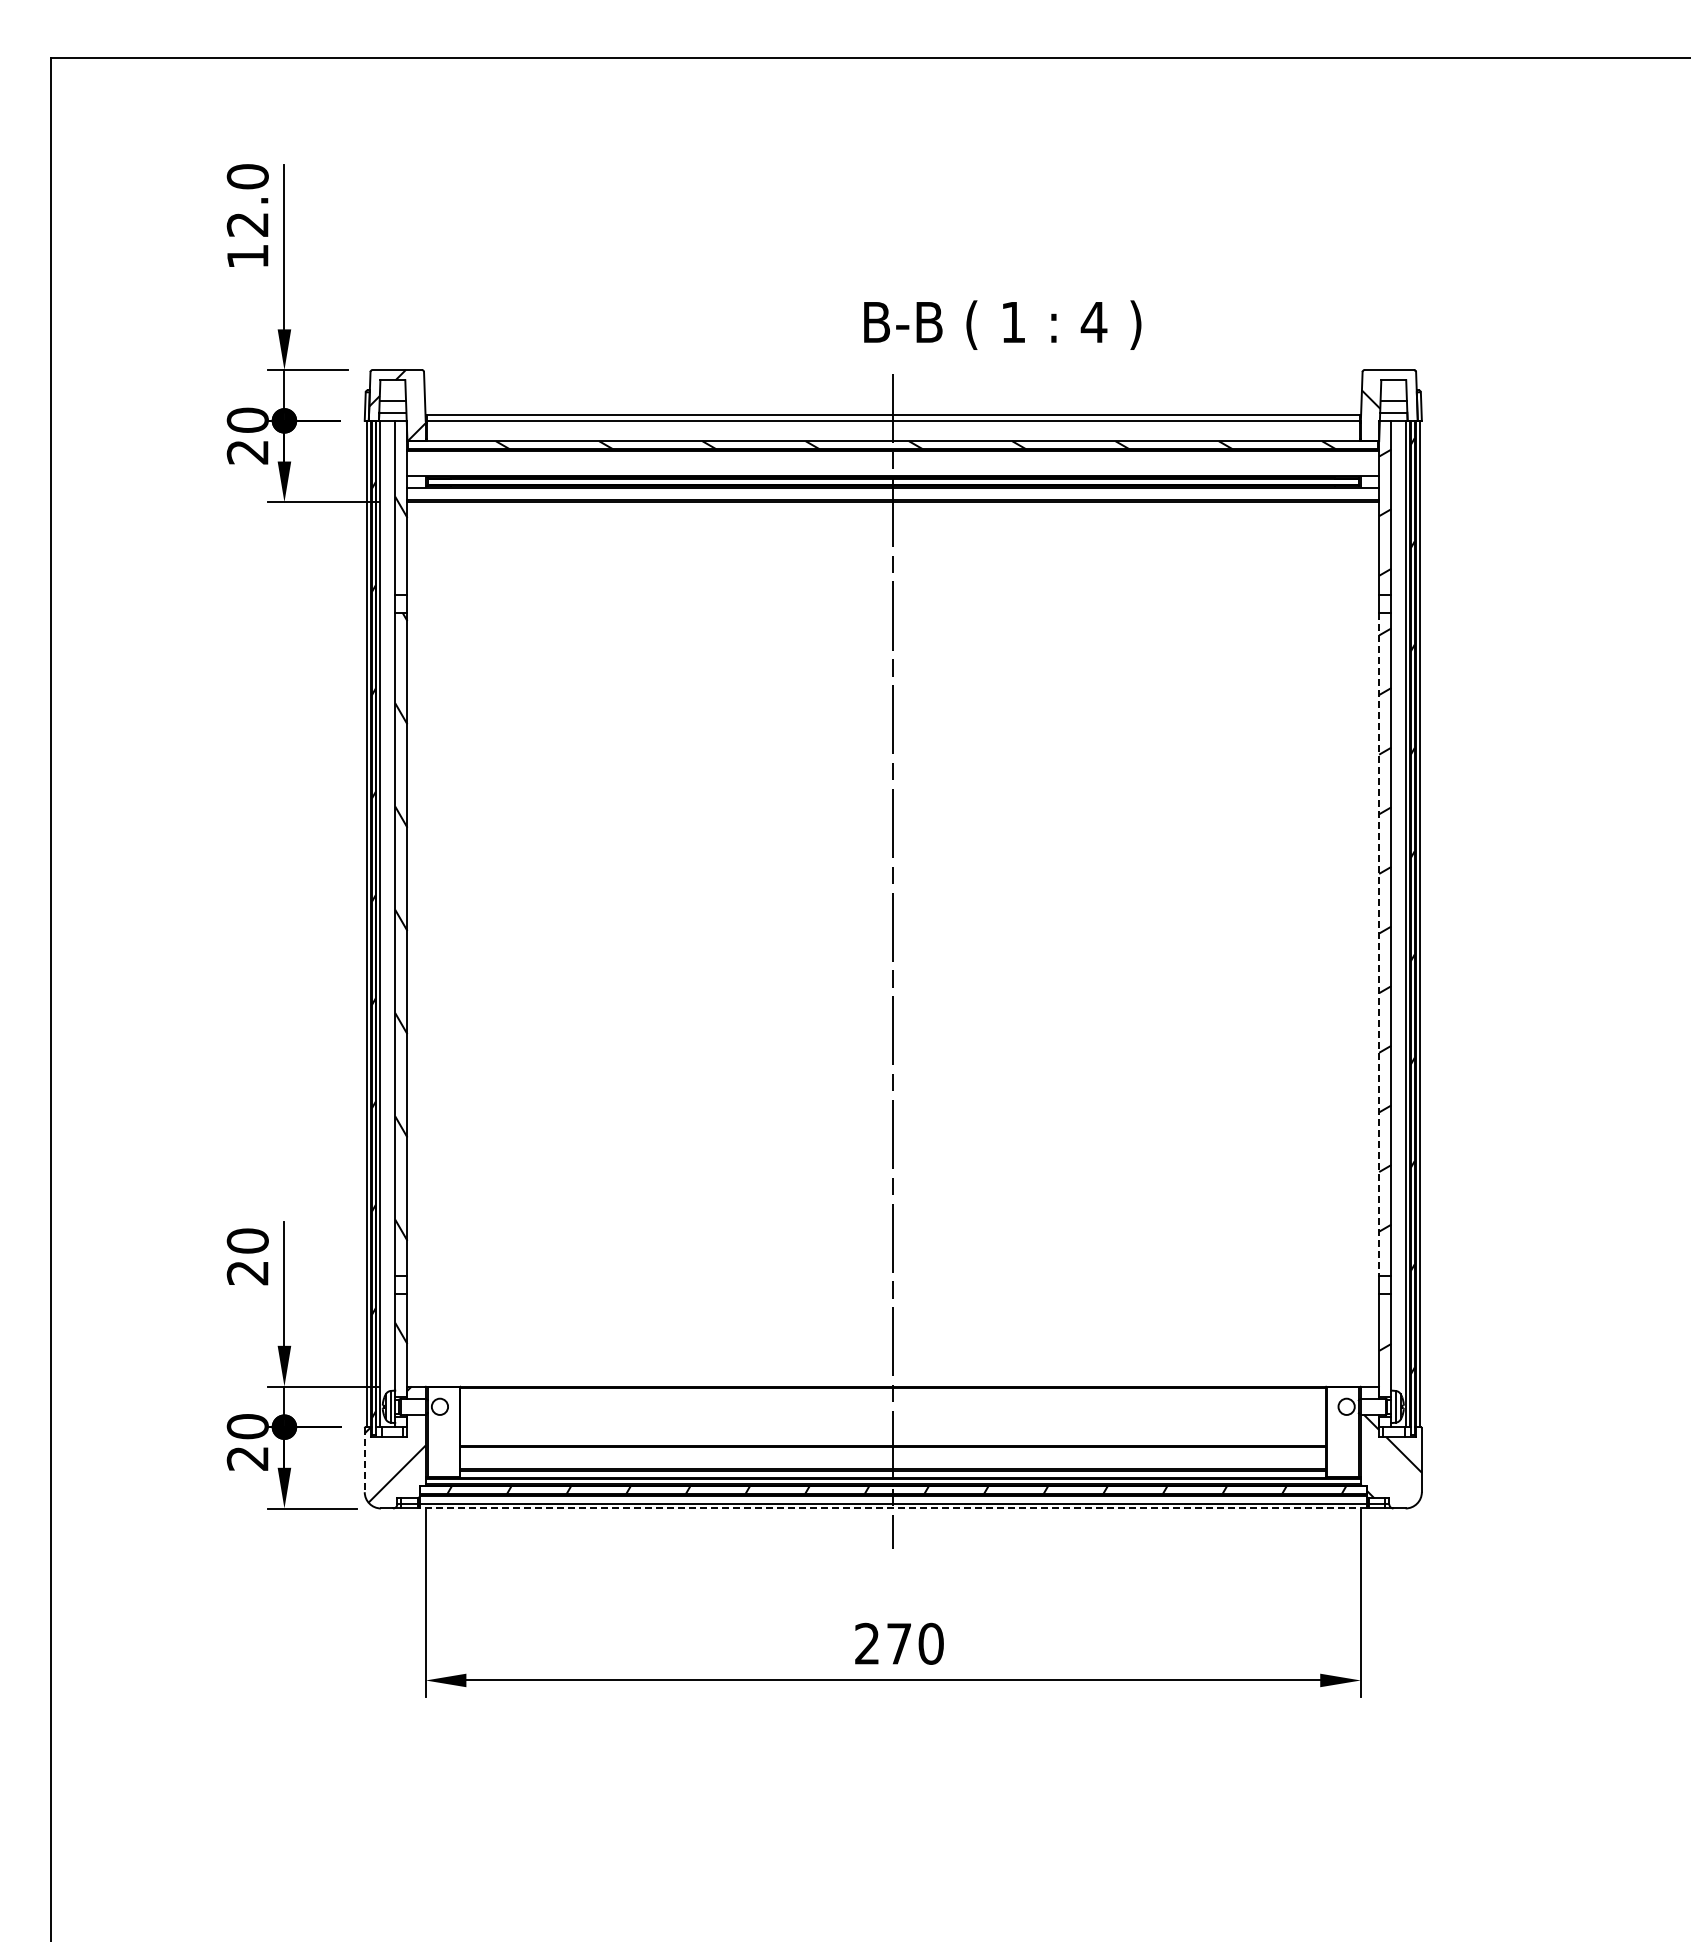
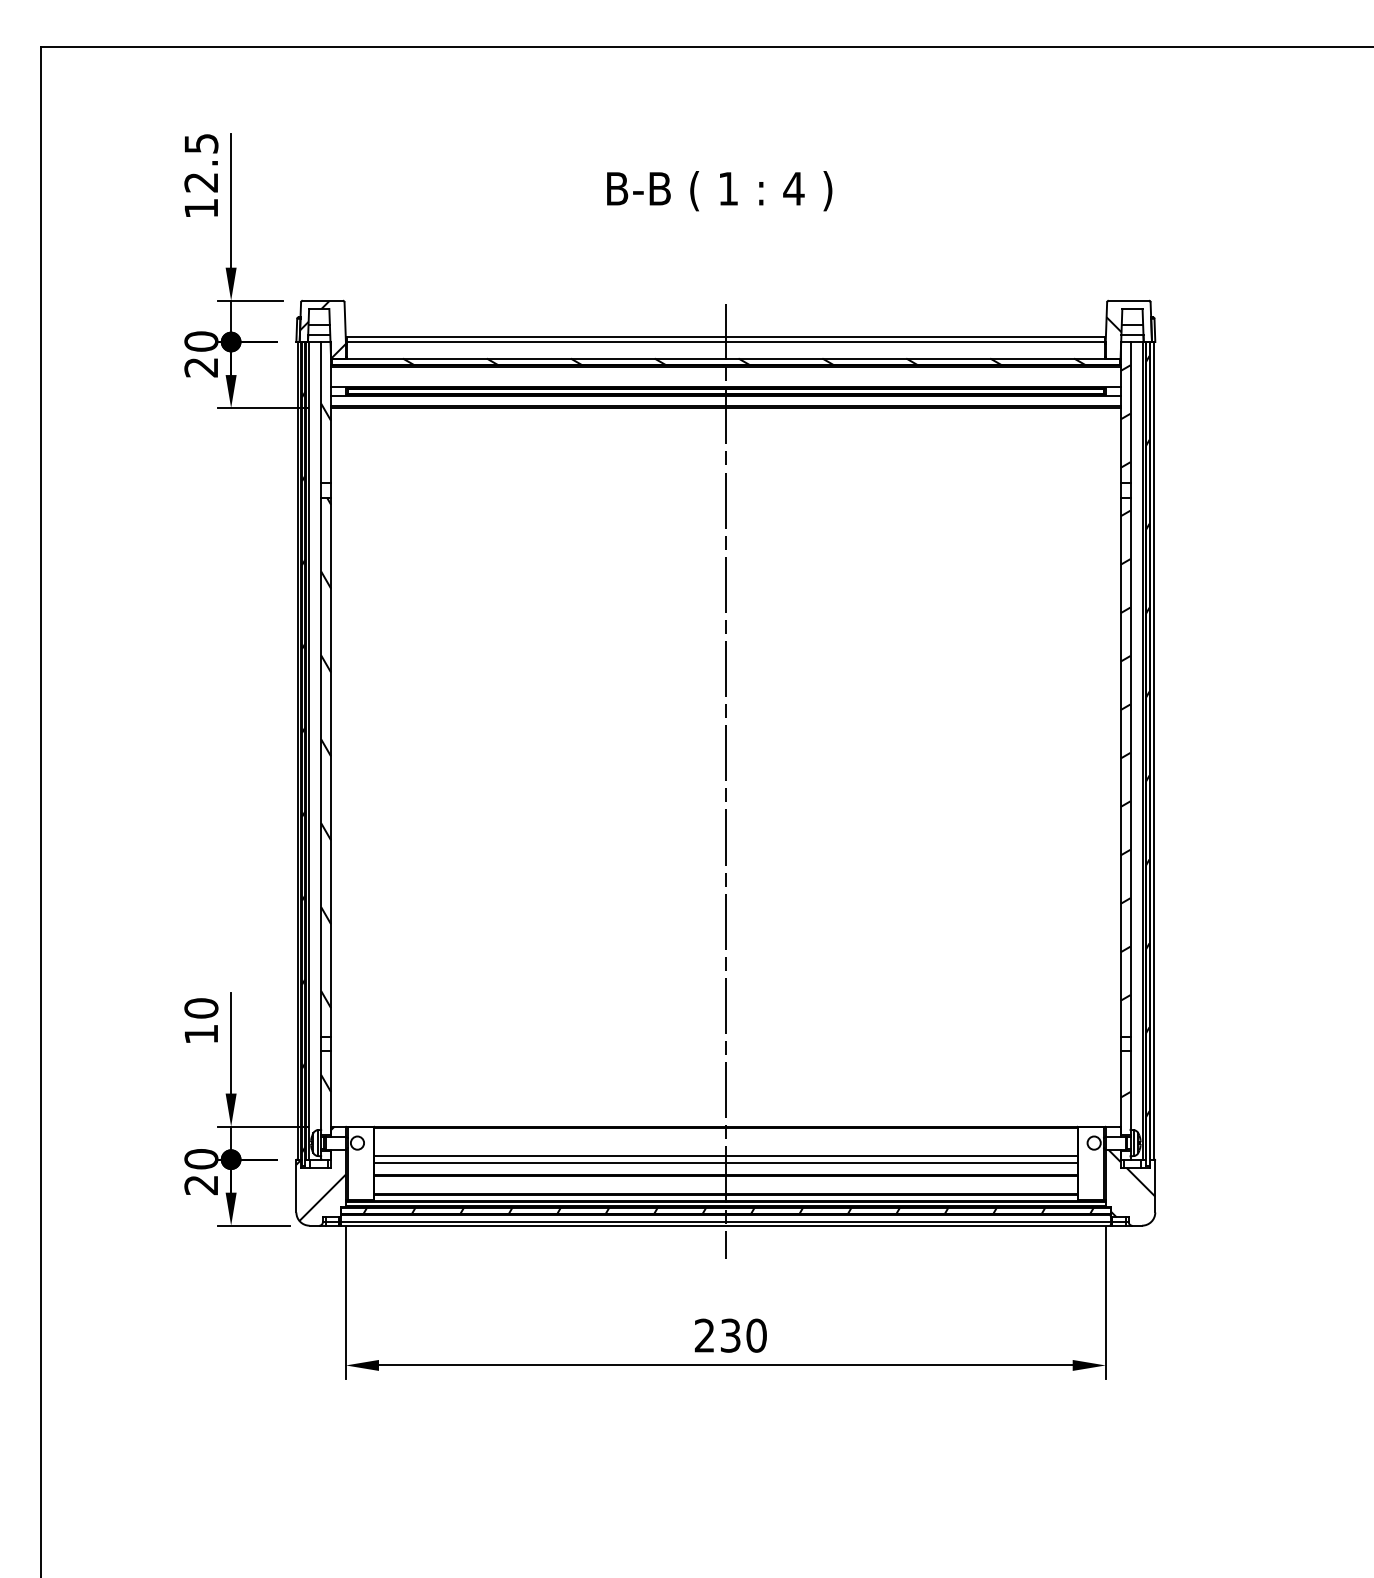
text: (247, 176) -> (201, 143), 12.0 -> 12.5
text: (1002, 324) -> (719, 190), moved
line: (1379, 944) -> (1120, 767), dashed -> solid
text: (247, 1273) -> (201, 1034), 20 -> 10
line: (893, 1423) -> (726, 1156), added
line: (893, 1431) -> (726, 1163), added
line: (364, 1460) -> (296, 1186), dashed -> solid
line: (893, 1508) -> (726, 1225), dashed -> solid
text: (899, 1643) -> (730, 1335), 270 -> 230

